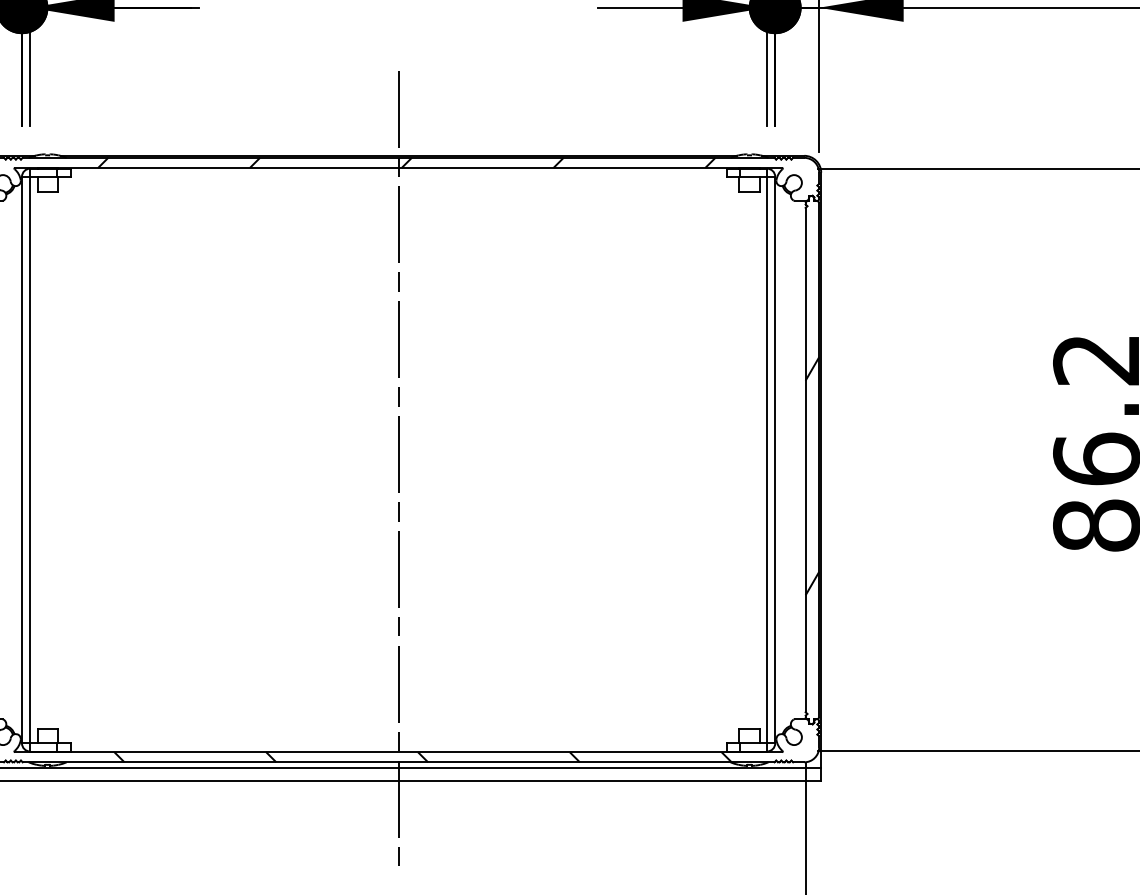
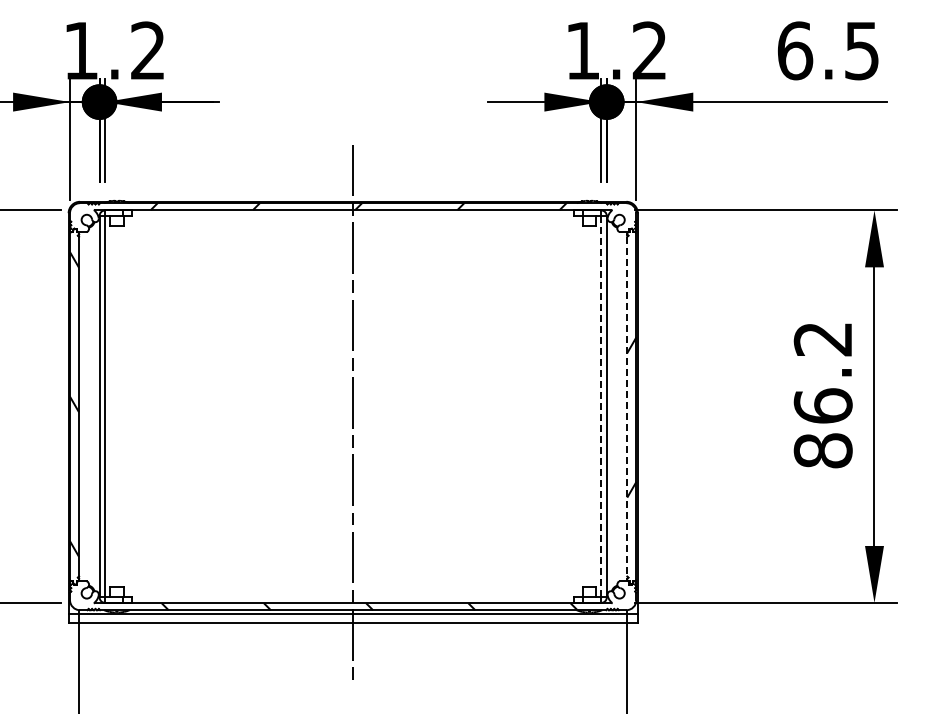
line: (767, 459) -> (601, 406), solid -> dashed
line: (805, 459) -> (627, 406), solid -> dashed

